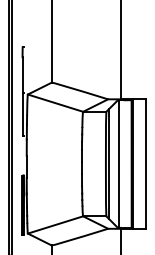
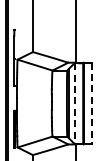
line: (146, 163) -> (92, 103), solid -> dashed
line: (119, 165) -> (75, 104), solid -> dashed

